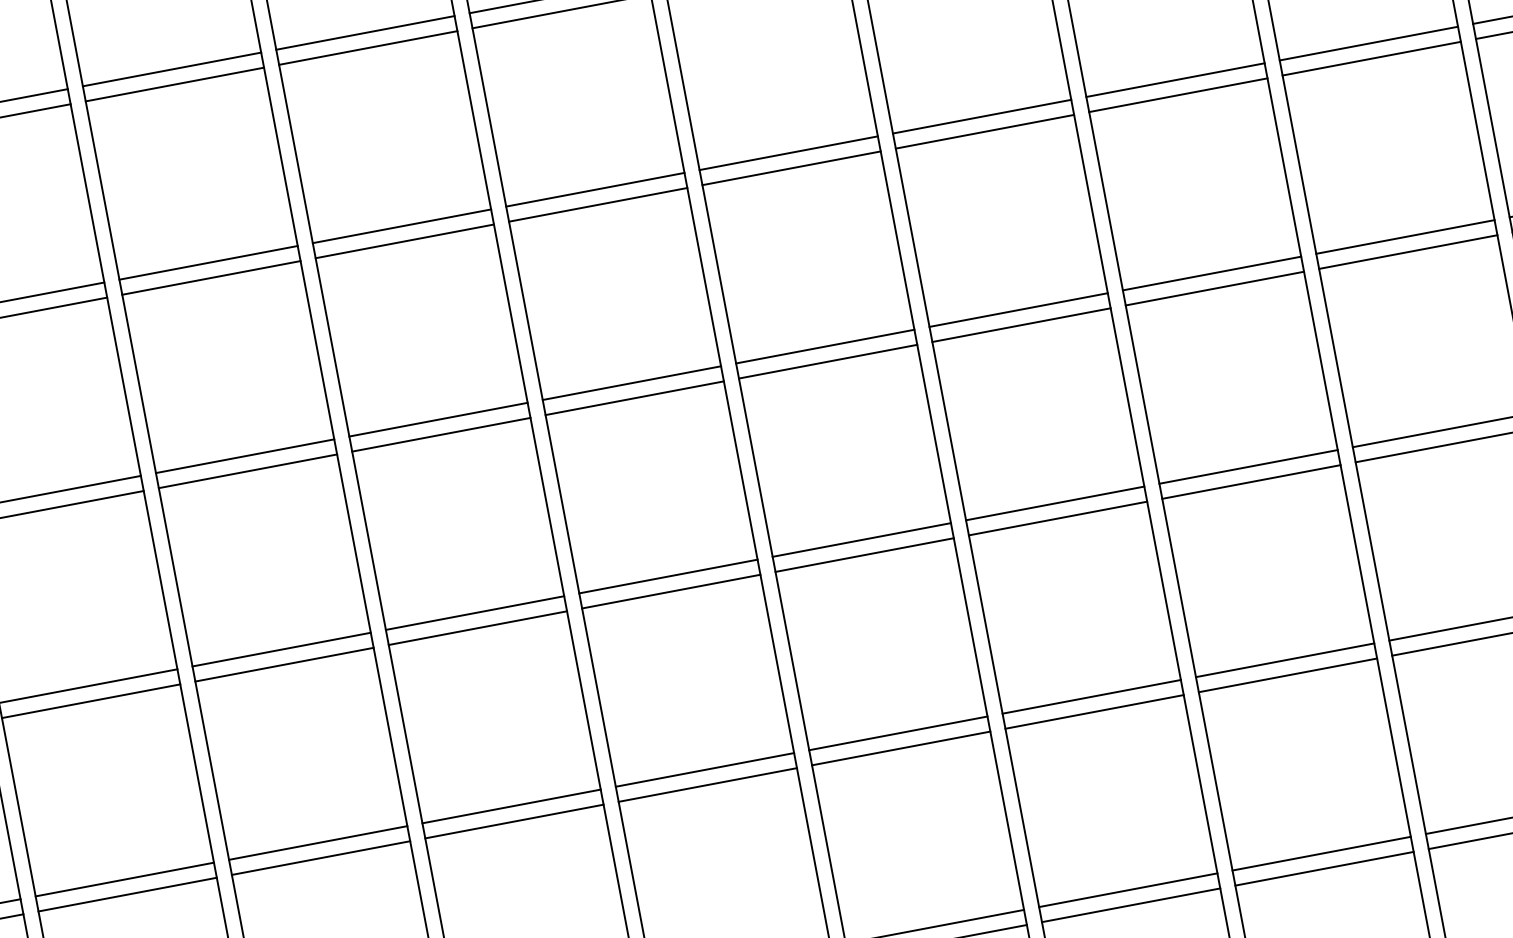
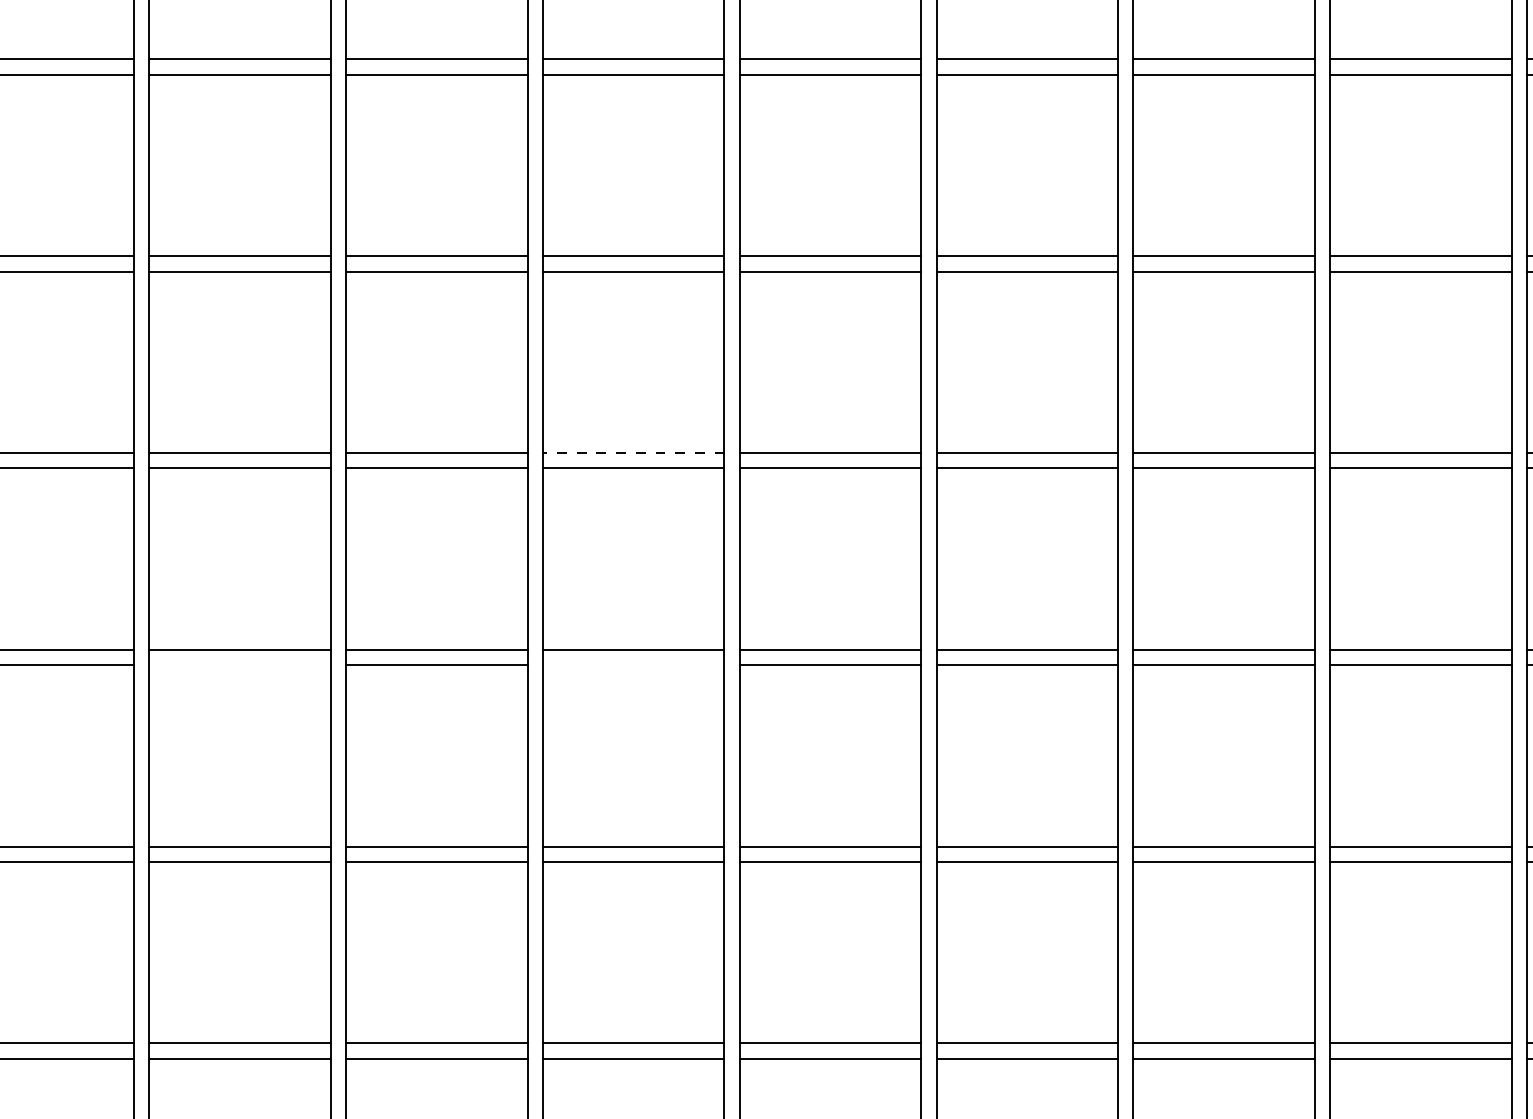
line: (631, 383) -> (633, 453), solid -> dashed
line: (671, 591) -> (633, 665), removed
line: (284, 665) -> (239, 665), removed

